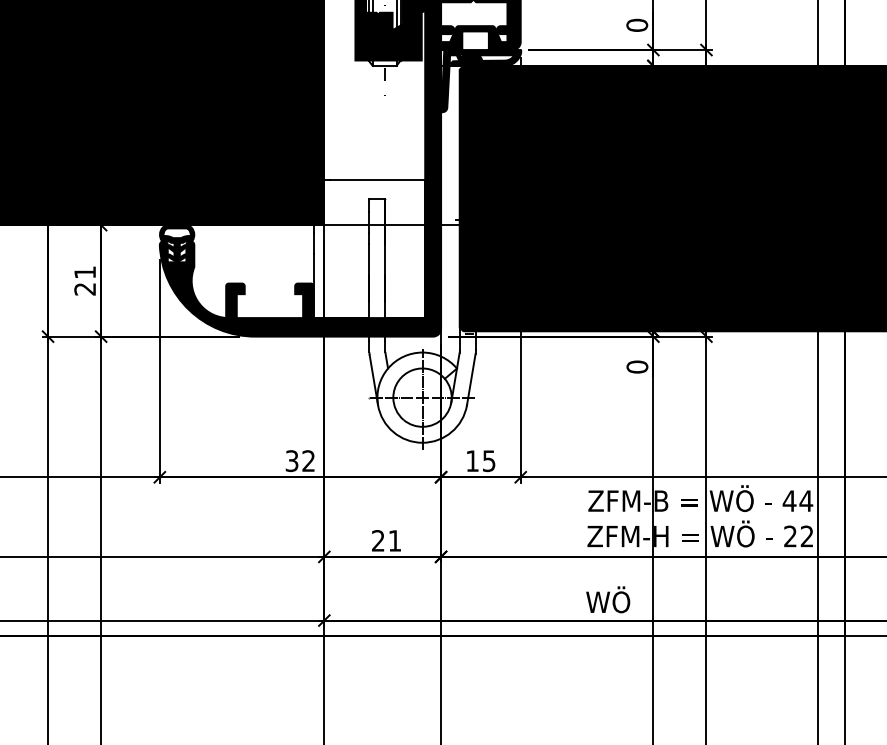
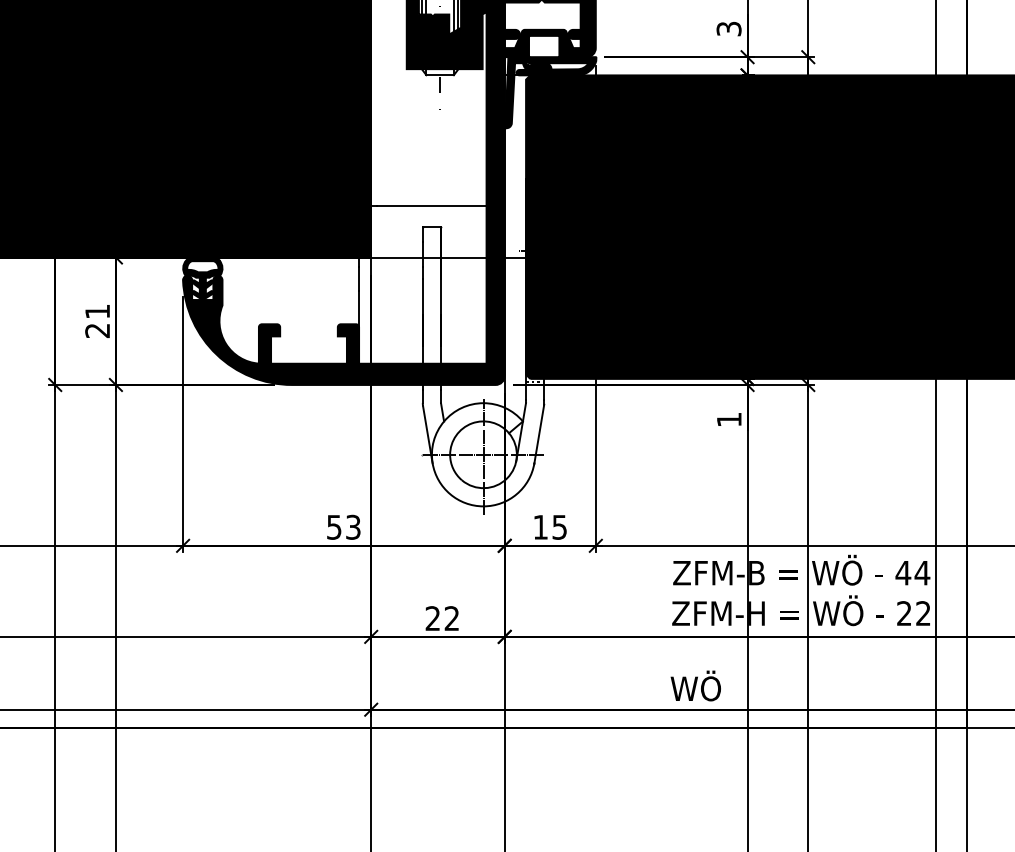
text: (636, 24) -> (728, 28), 0 -> 3
text: (636, 366) -> (728, 419), 0 -> 1
text: (300, 460) -> (343, 526), 32 -> 53
text: (394, 540) -> (451, 618), 21 -> 22

